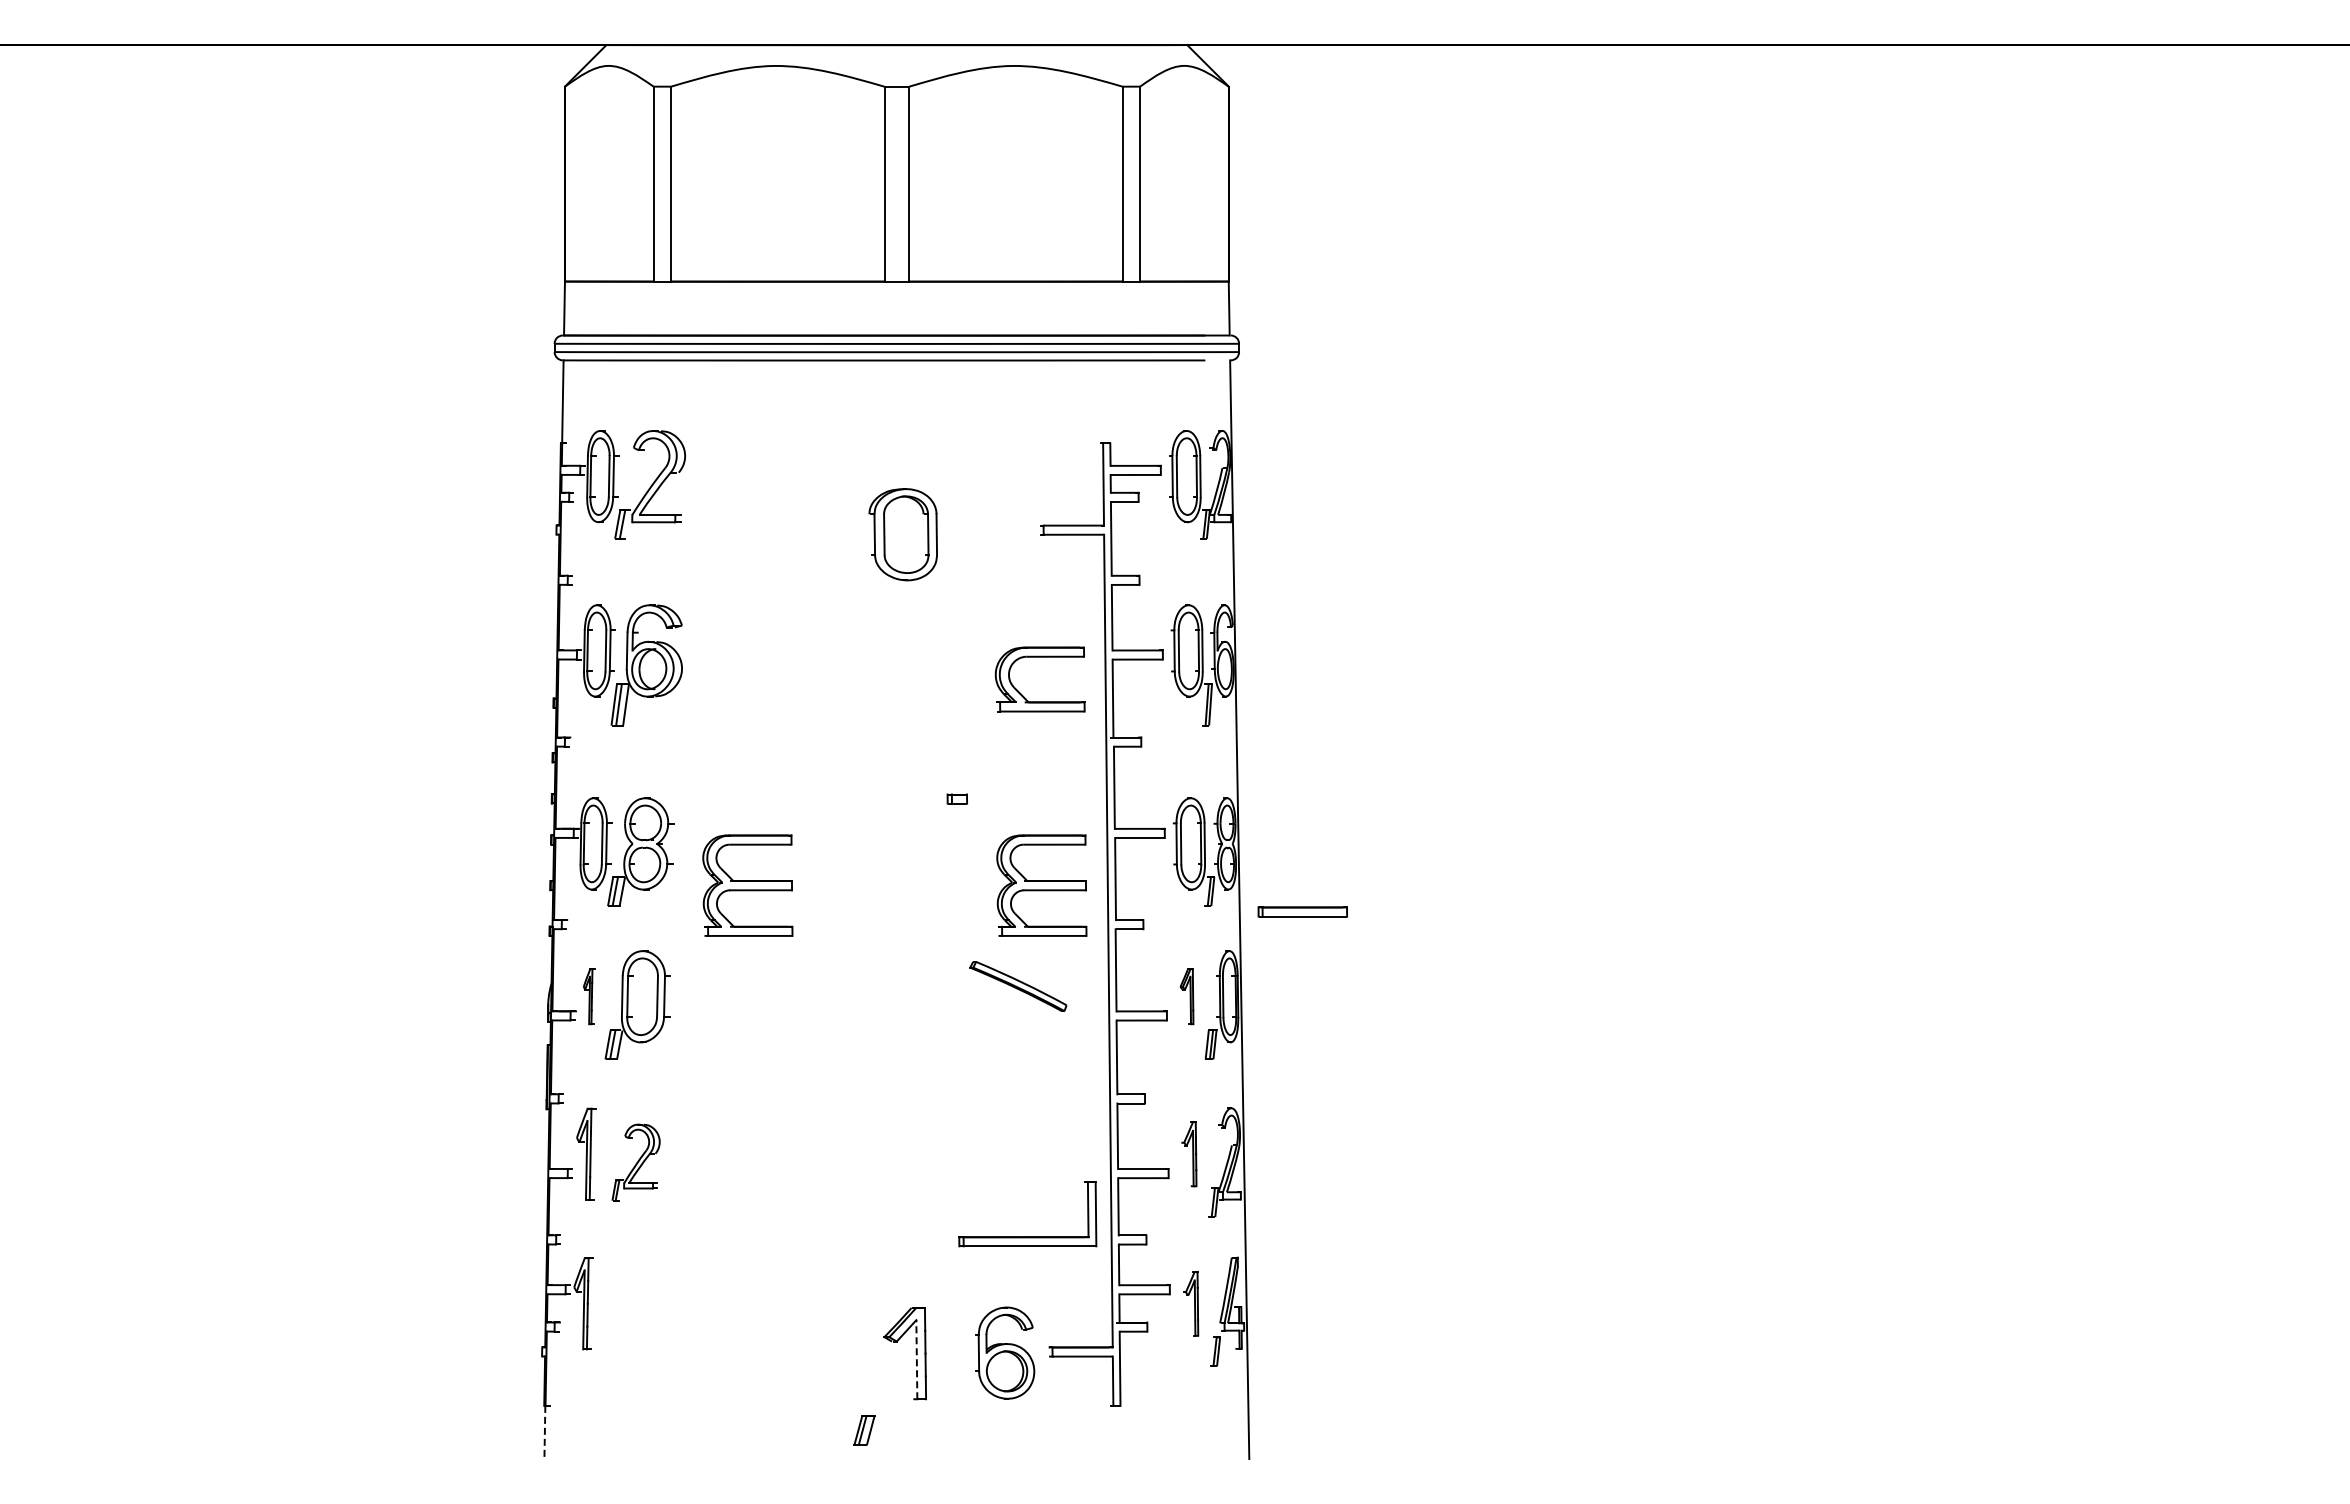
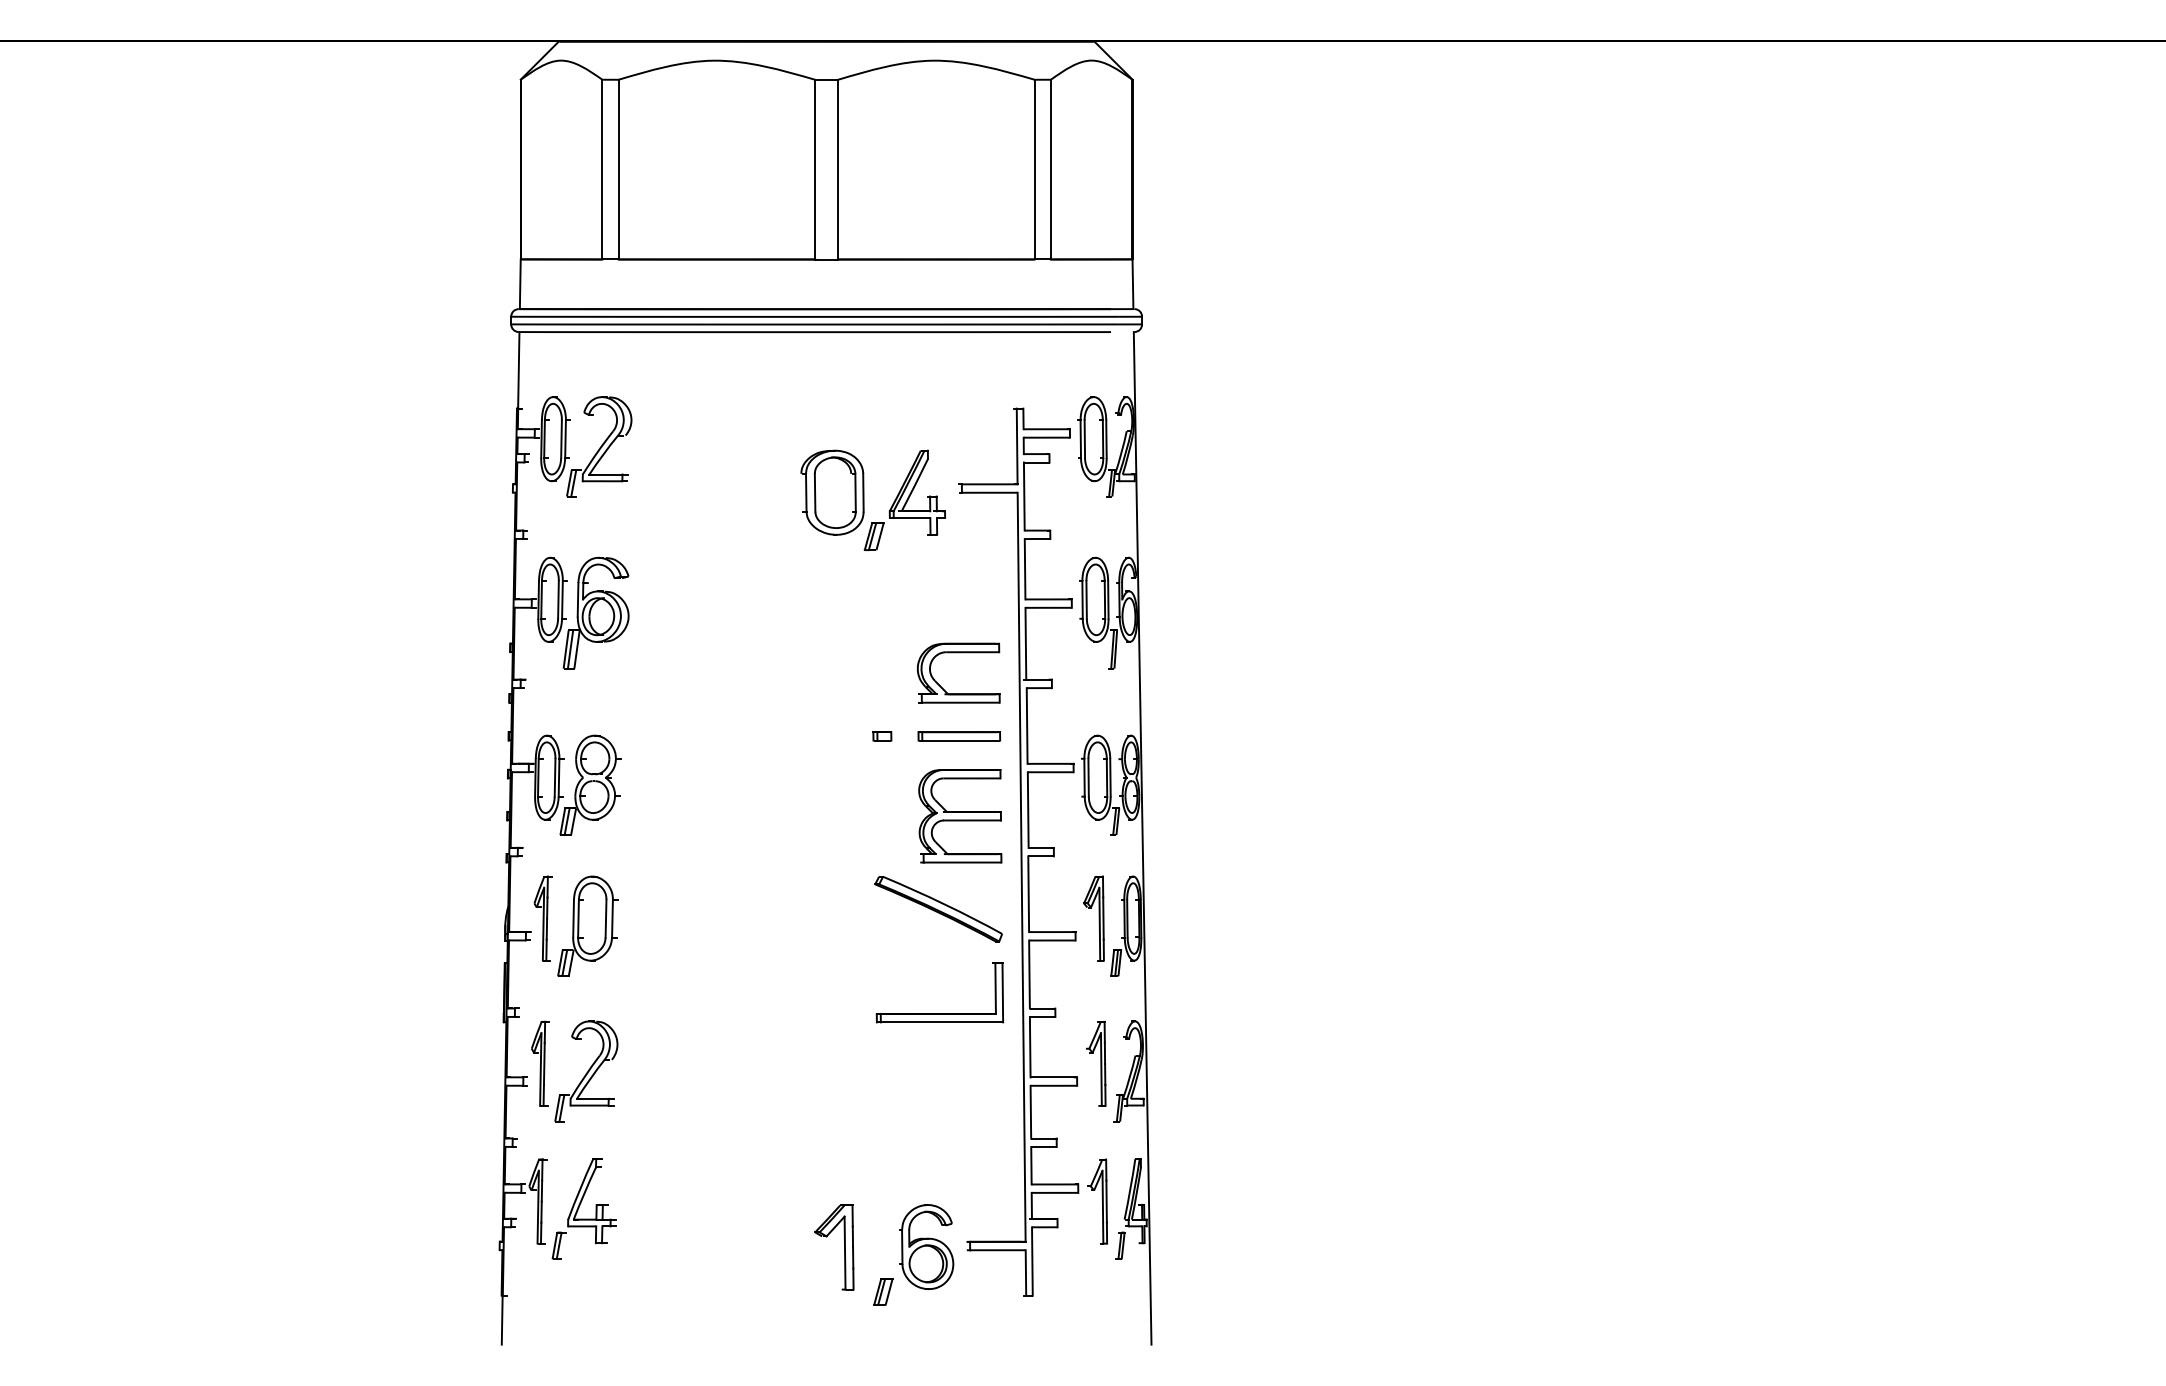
part: (981, 542) -> (904, 499), added
part: (1039, 657) -> (958, 652), moved
part: (747, 885) -> (688, 816), removed
part: (1302, 911) -> (959, 735), moved
part: (1018, 986) -> (938, 909), size x1.43
part: (589, 996) -> (543, 918), size x1.67
part: (1186, 996) -> (1093, 918), size x1.67
part: (1189, 1153) -> (1096, 1063), size x1.43
part: (635, 1162) -> (585, 1071), size x1.43
part: (1027, 1236) -> (939, 1013), moved
part: (1191, 1303) -> (1098, 1201), size x1.43
part: (633, 1311) -> (583, 1208), added
line: (916, 1359) -> (844, 1252), dashed -> solid
part: (864, 1430) -> (883, 1291), moved
line: (544, 1432) -> (501, 1320), dashed -> solid

